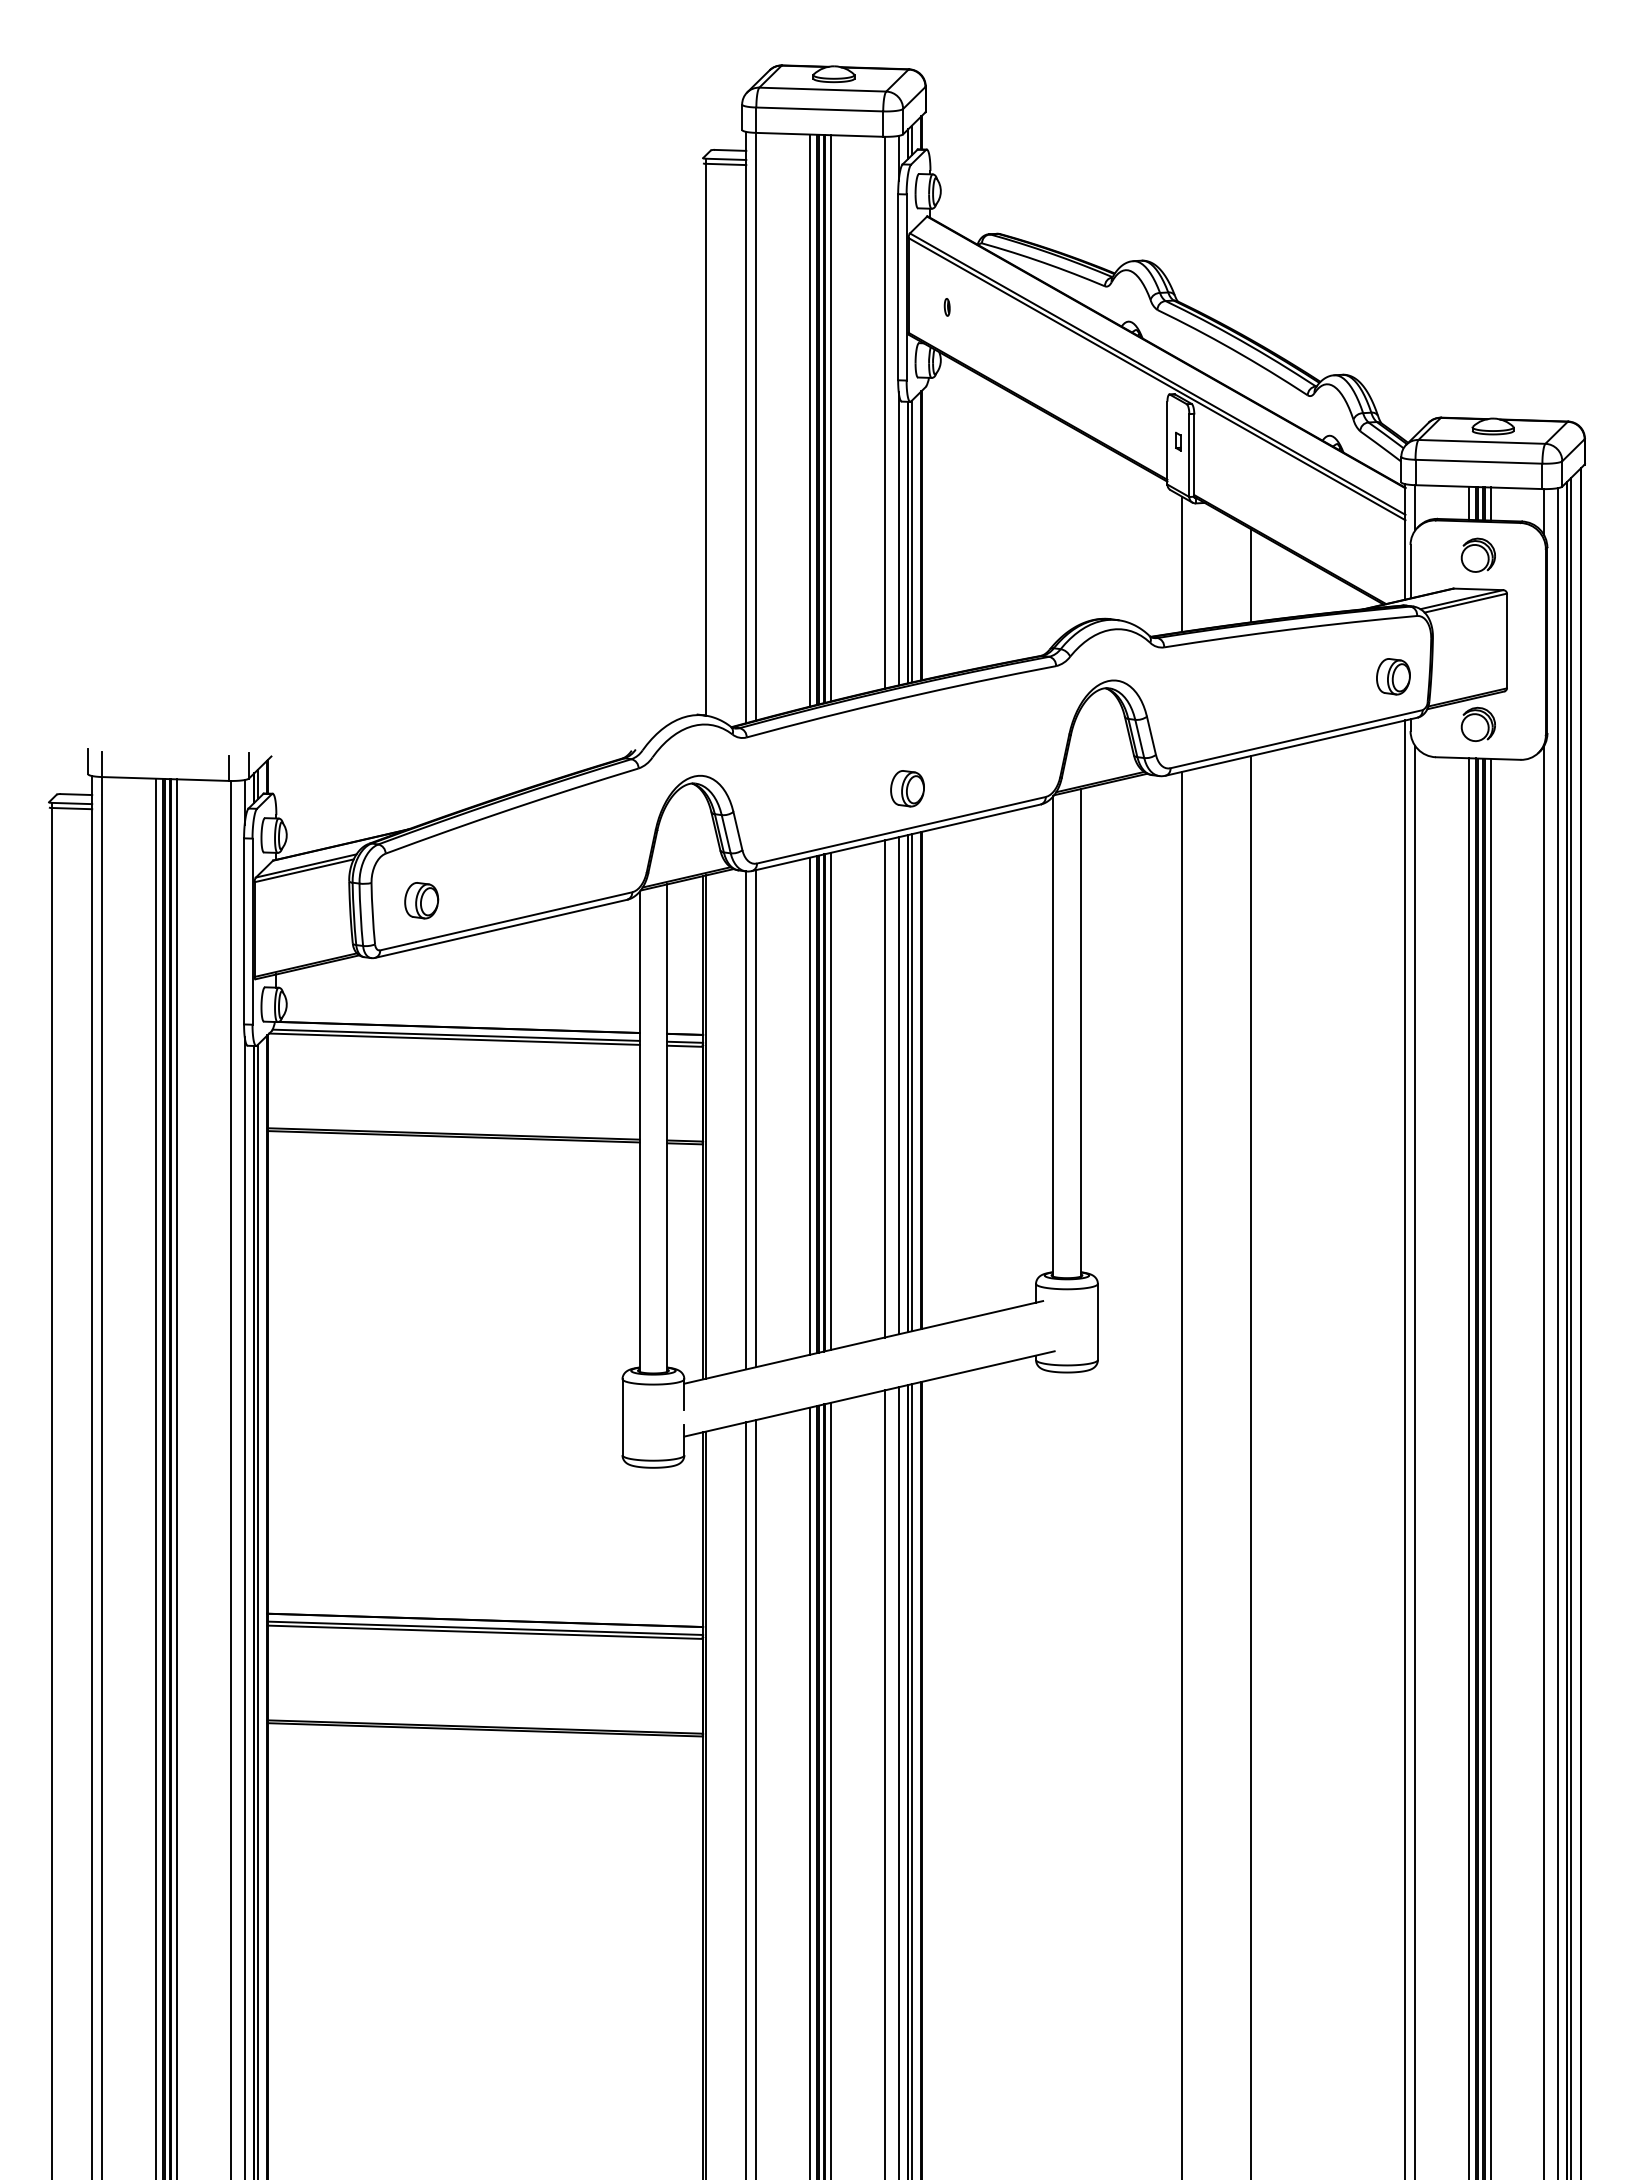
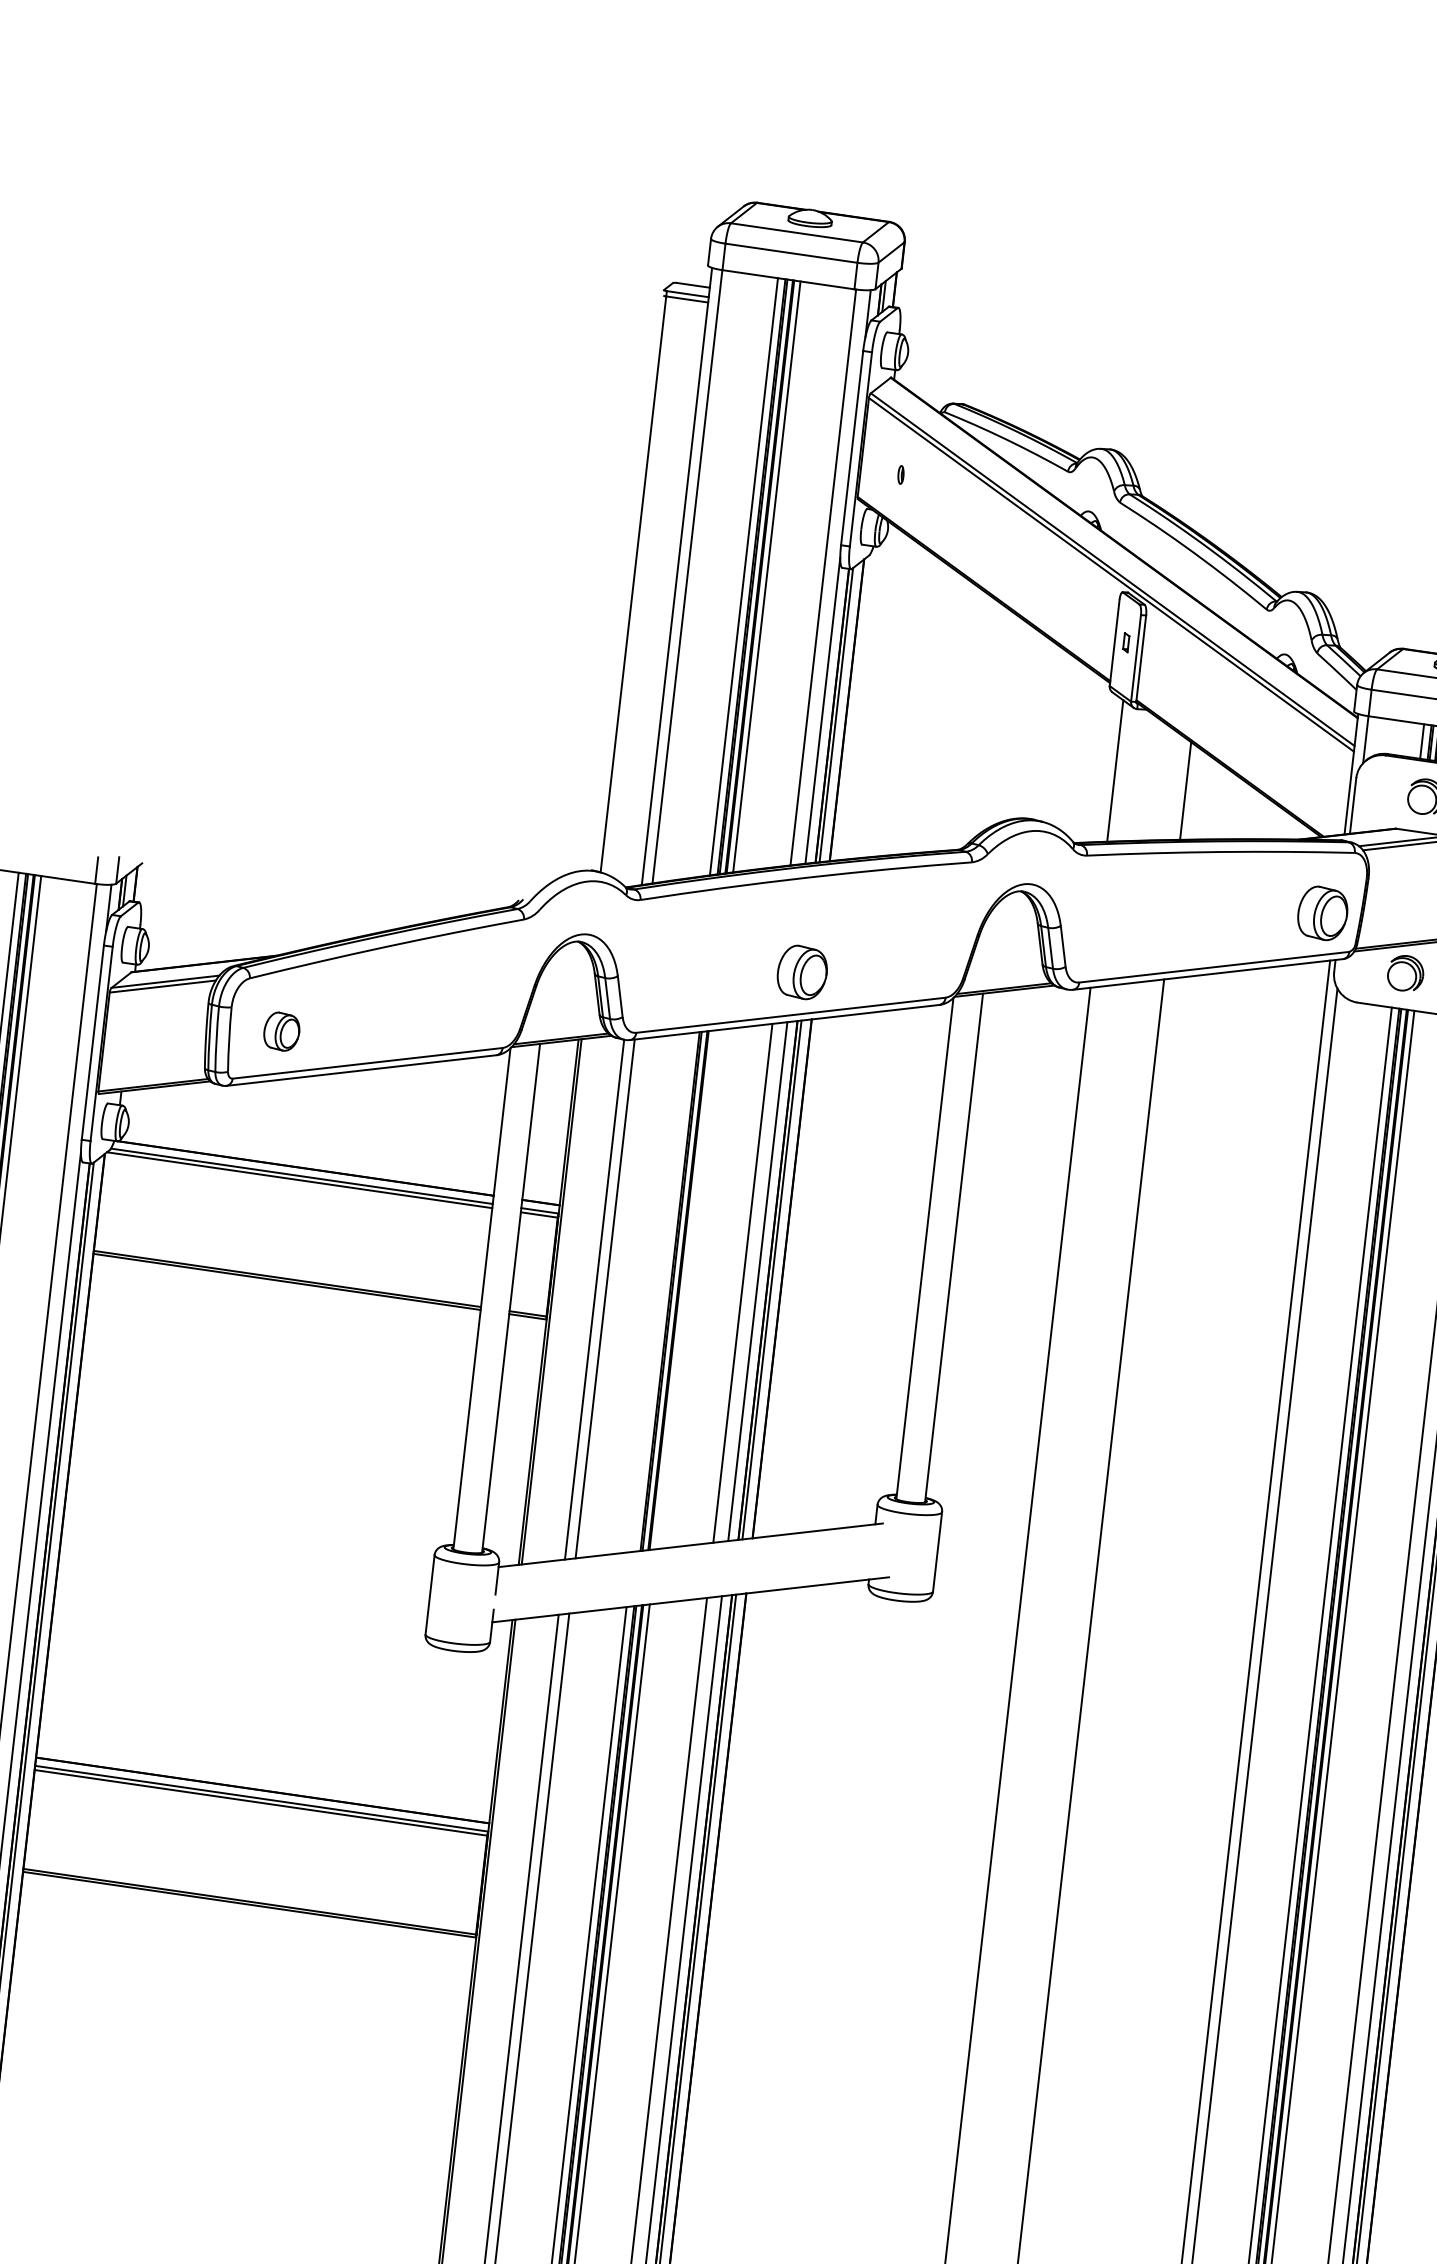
part: (1393, 676) -> (1322, 913), size x1.4
part: (907, 788) -> (802, 972), size x1.4
line: (831, 1100) -> (685, 1289), removed
line: (809, 1105) -> (662, 1291), removed

